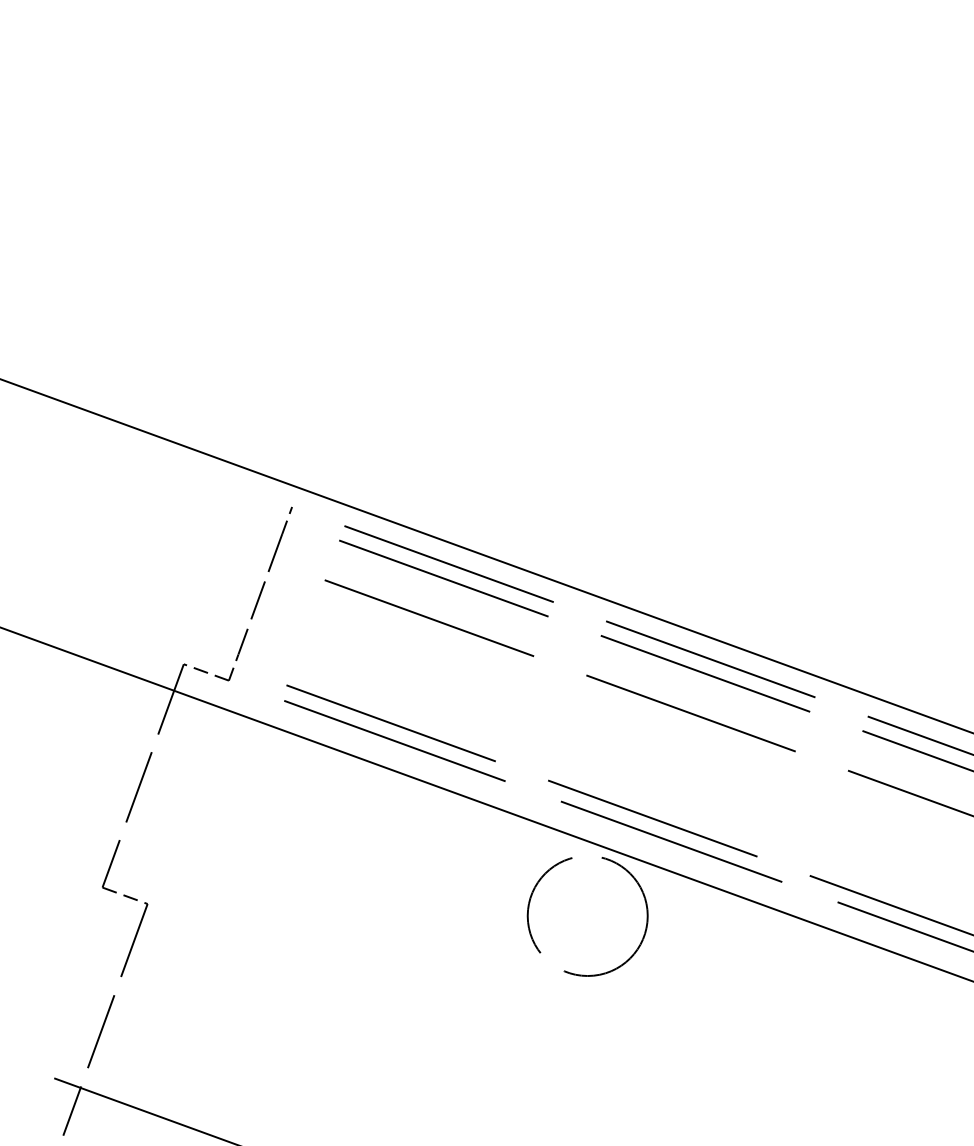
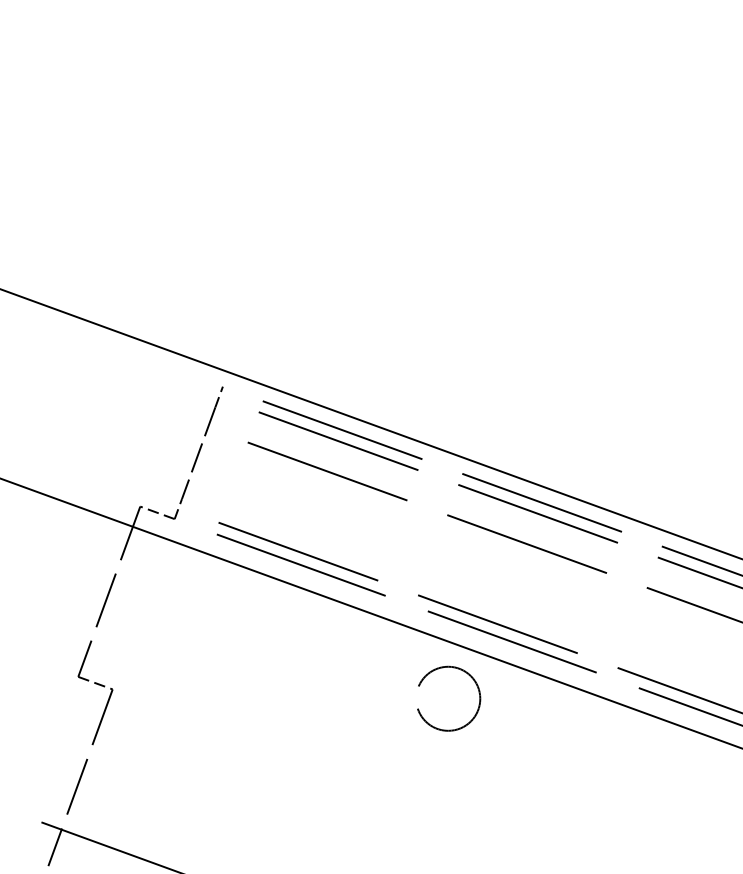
circle: (587, 916) -> (448, 698), size x0.7

